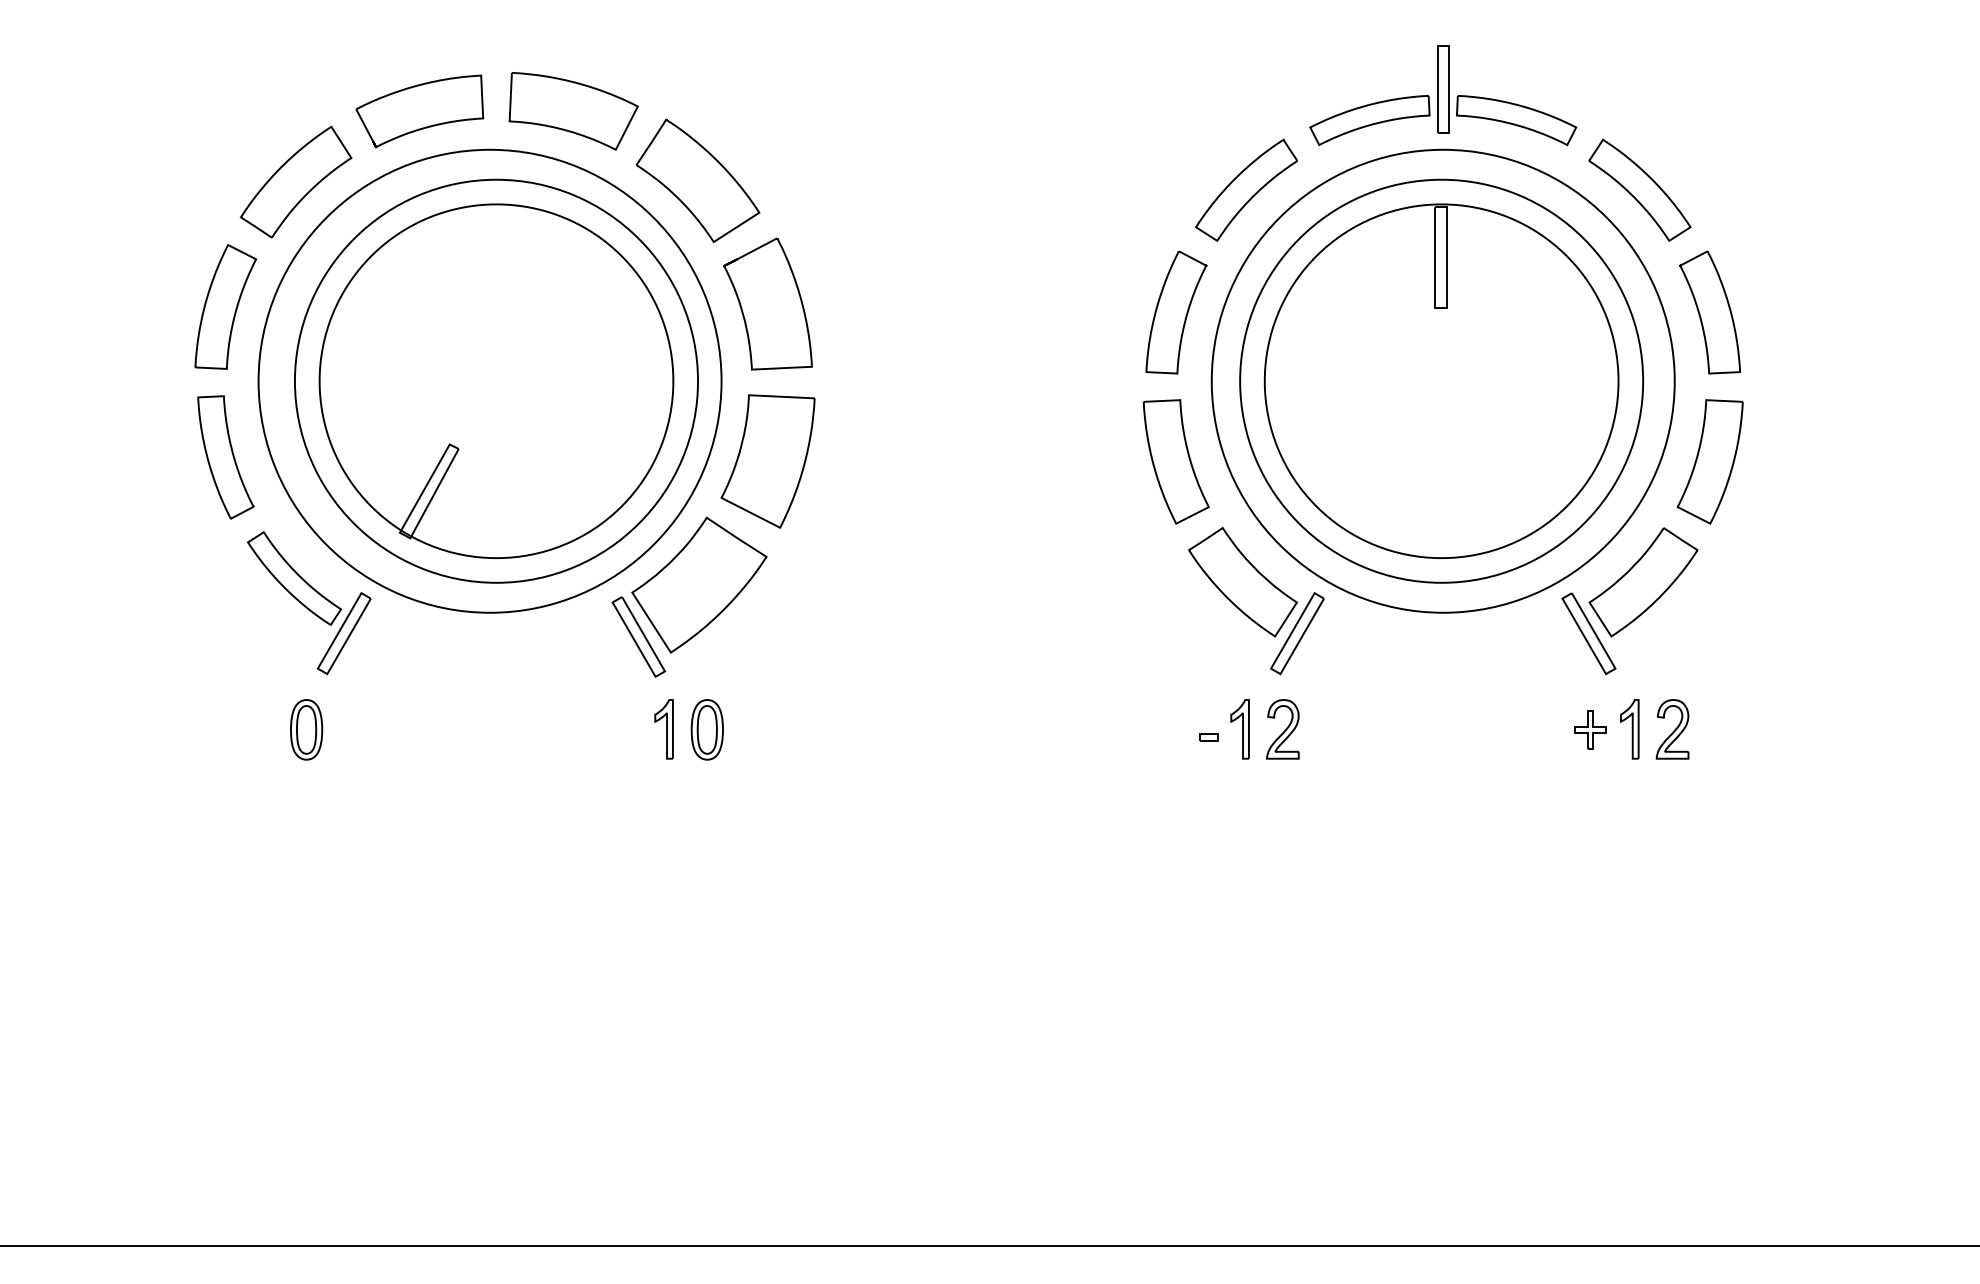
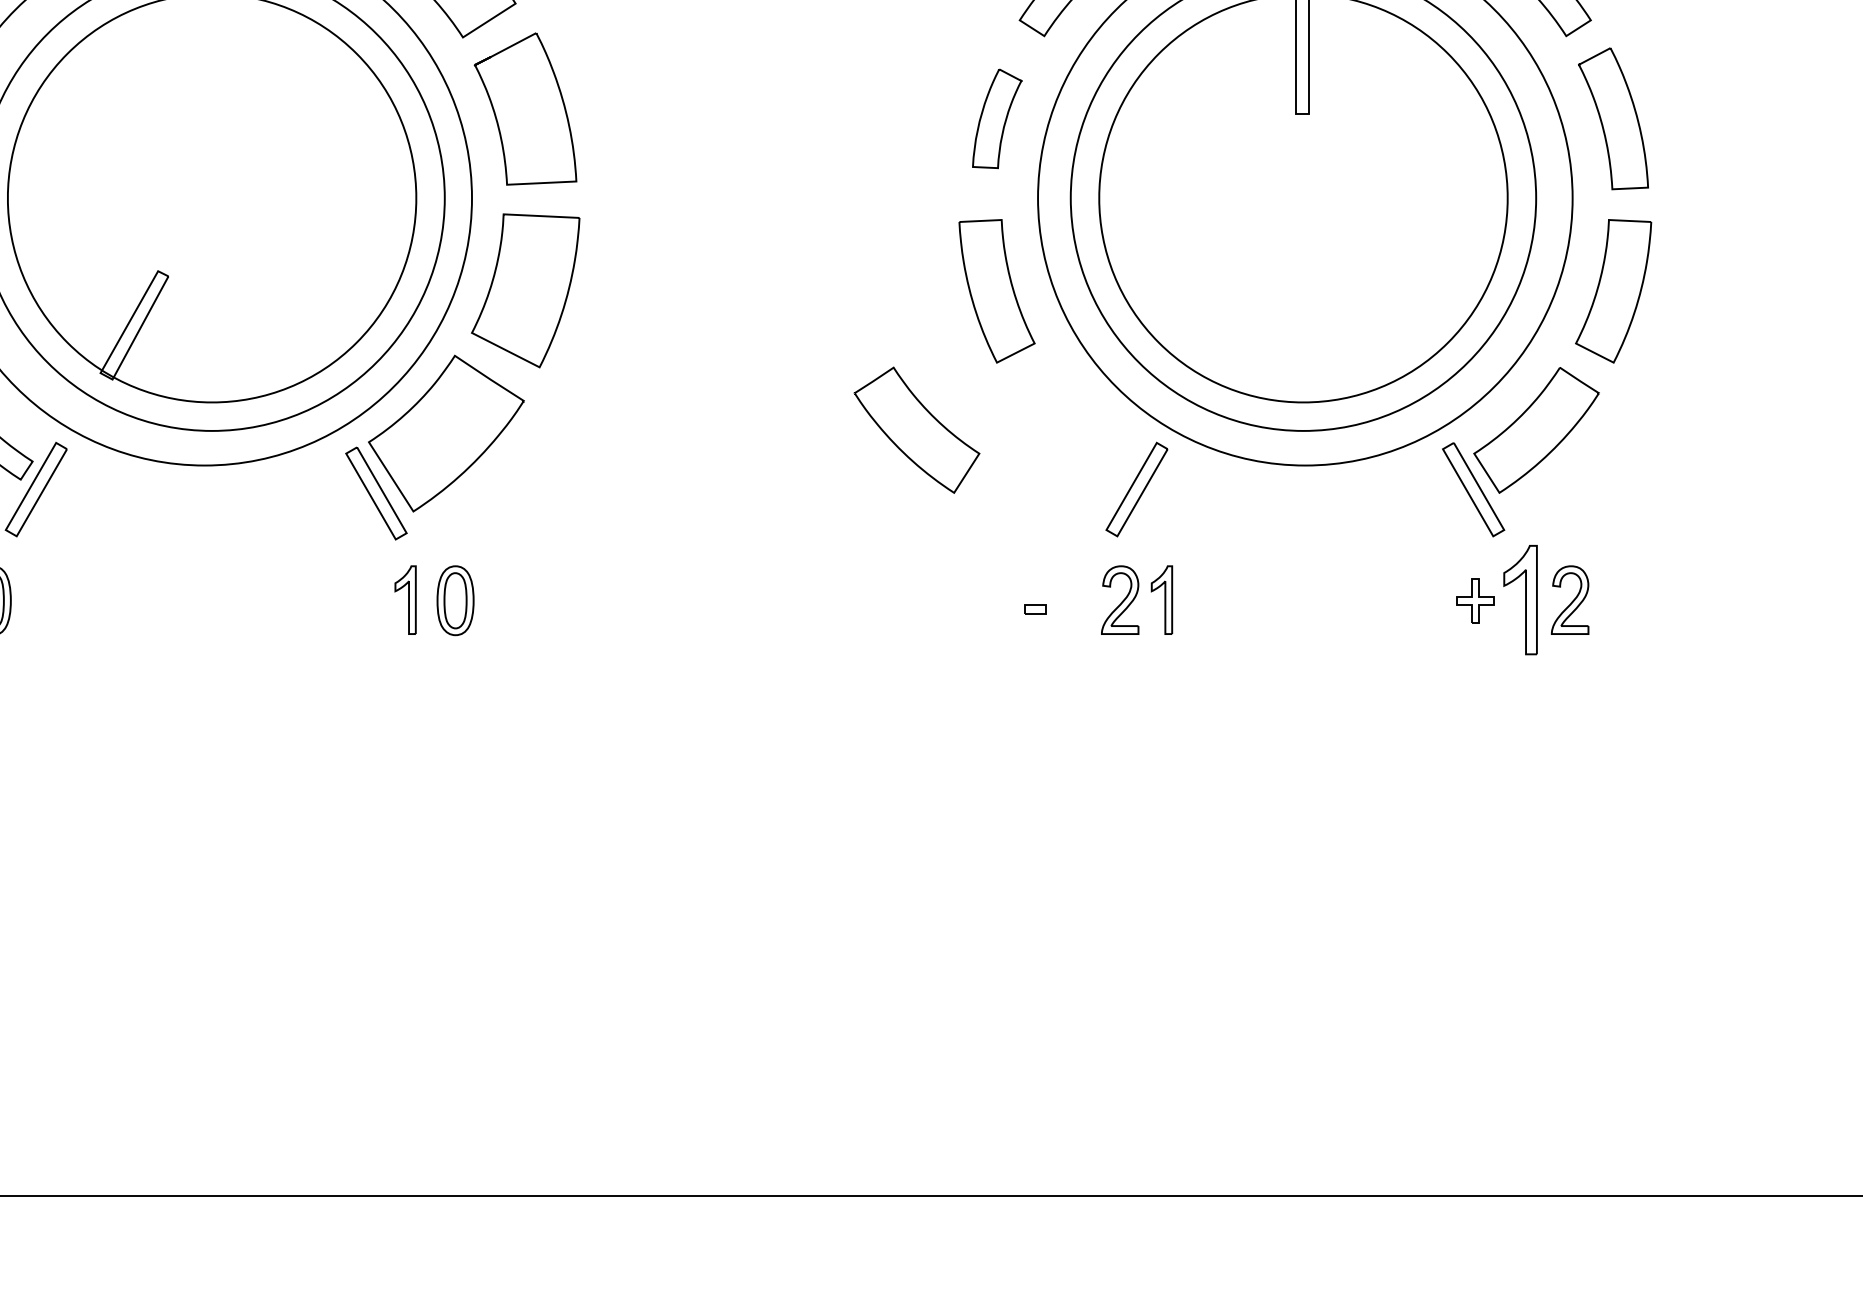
part: (1176, 312) -> (997, 118), size x0.7
part: (1242, 582) -> (916, 430), moved
part: (1239, 729) -> (1161, 600), moved
part: (1629, 729) -> (1520, 600), size x1.6

